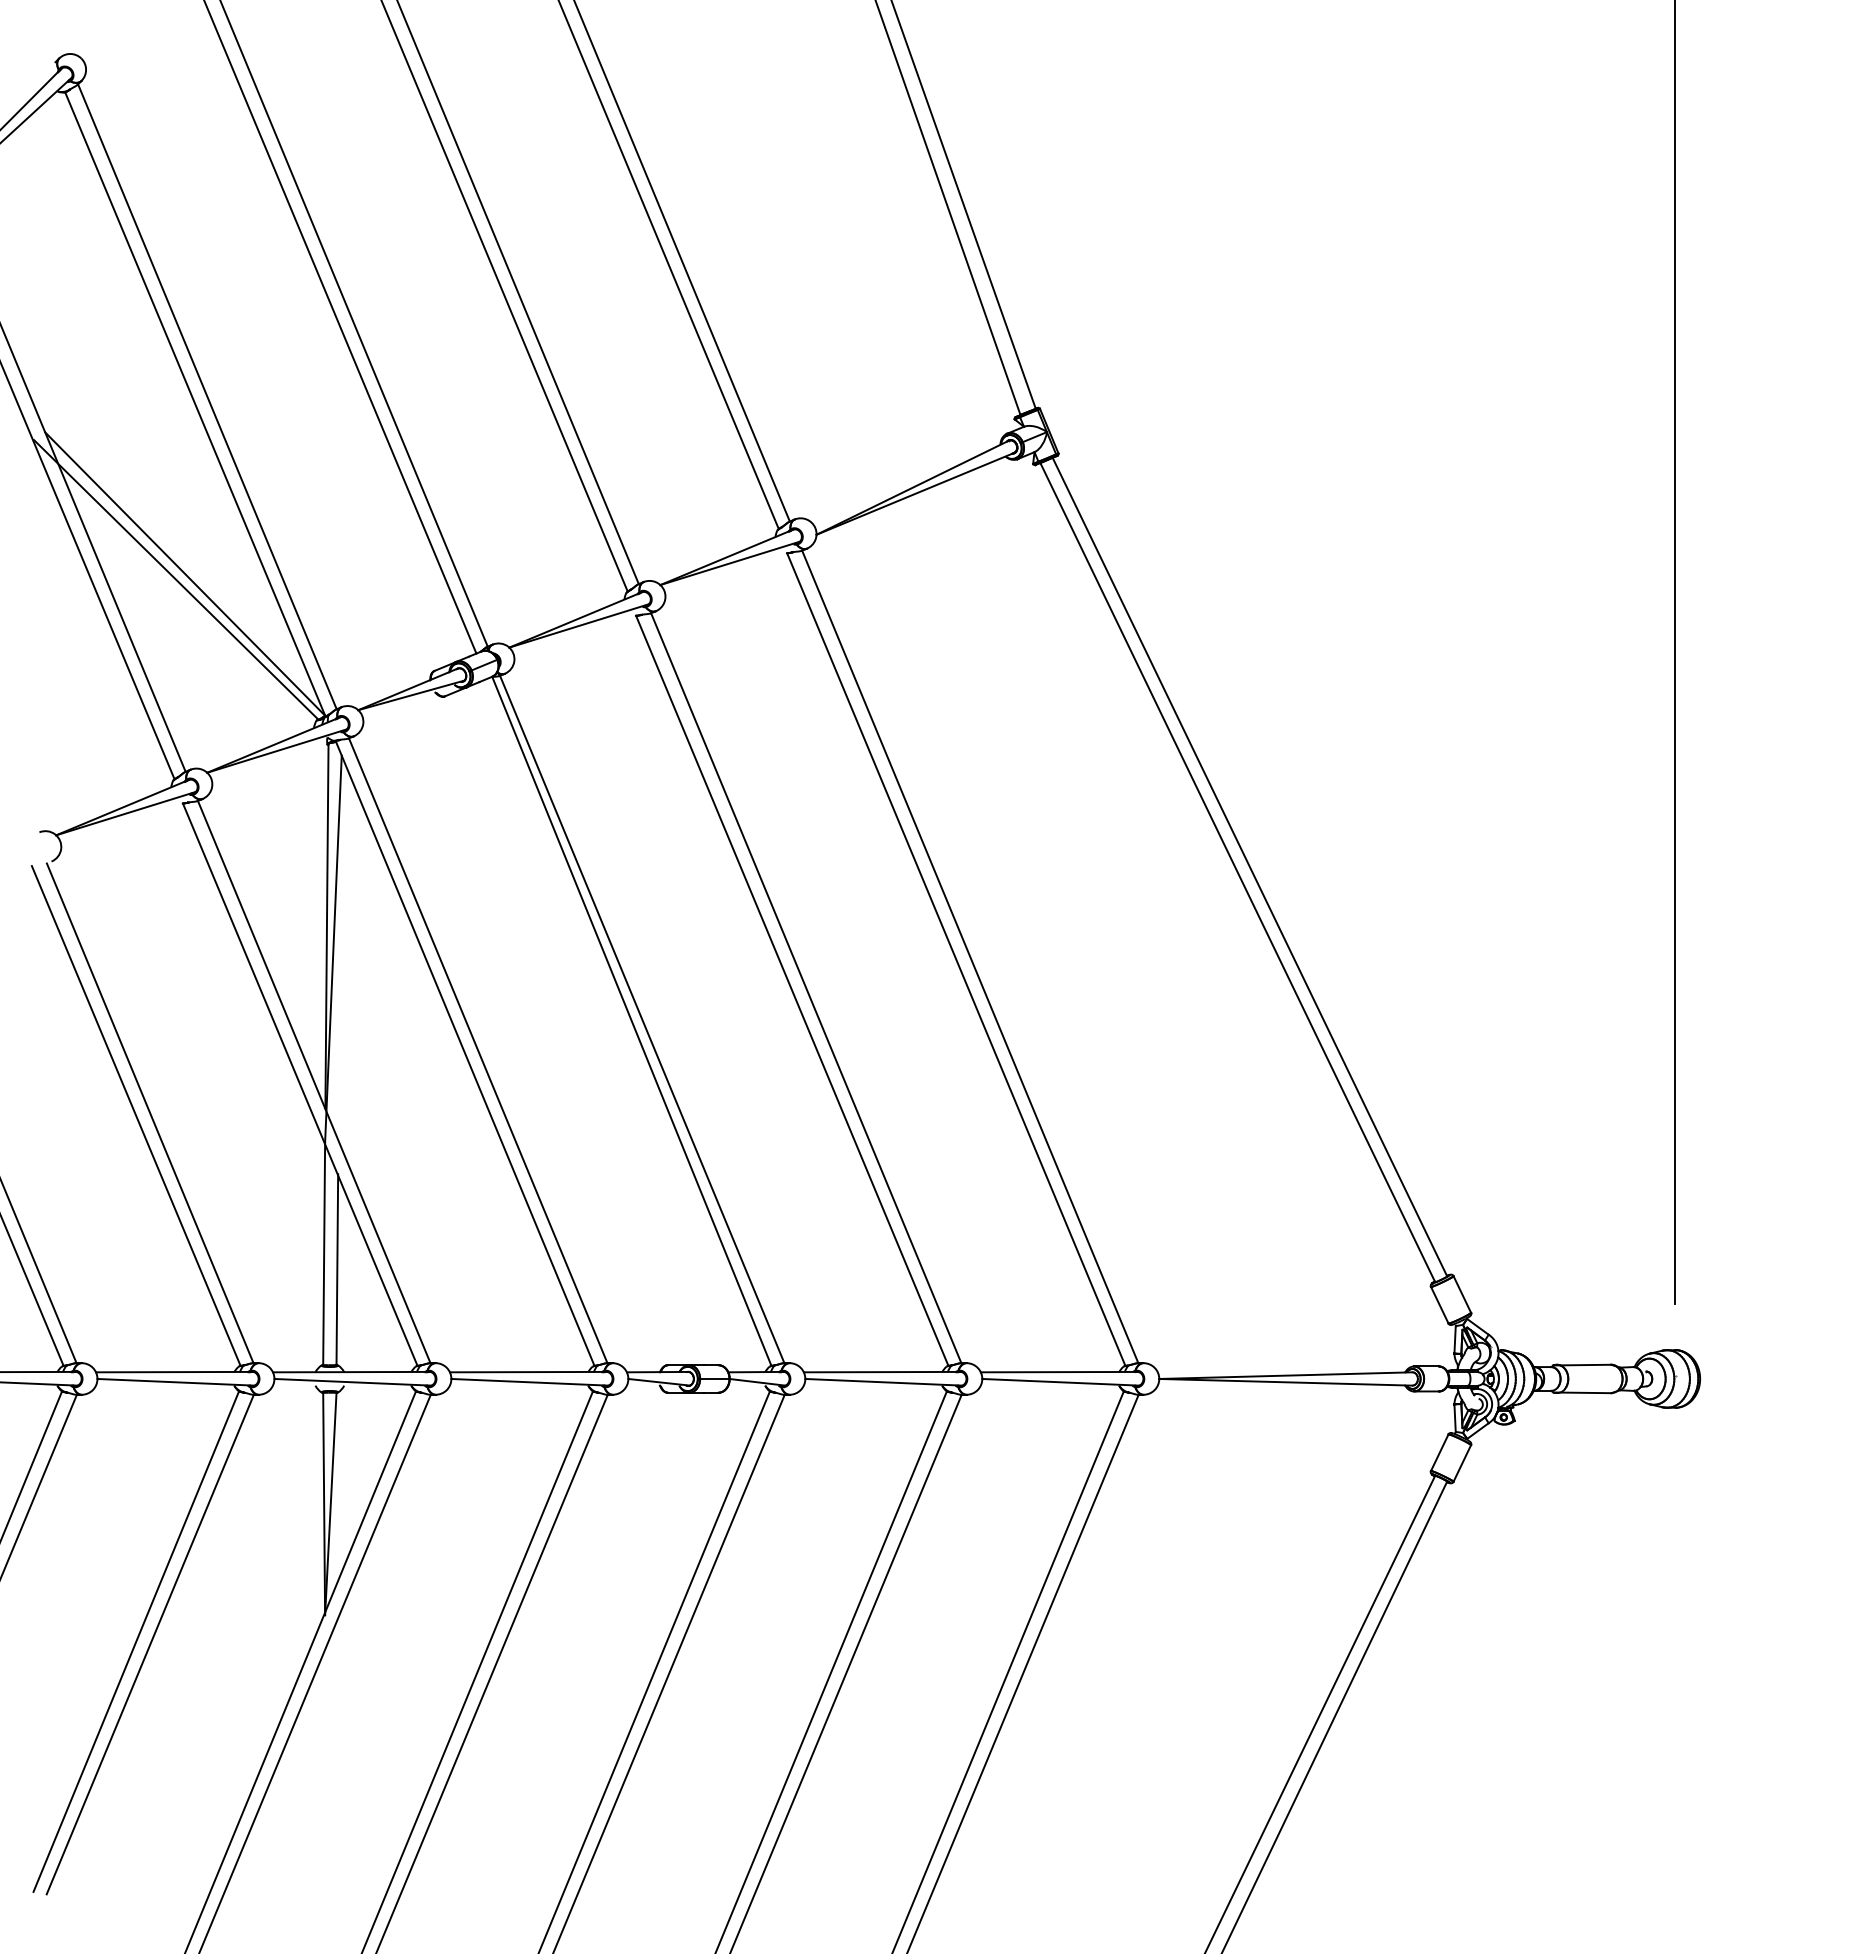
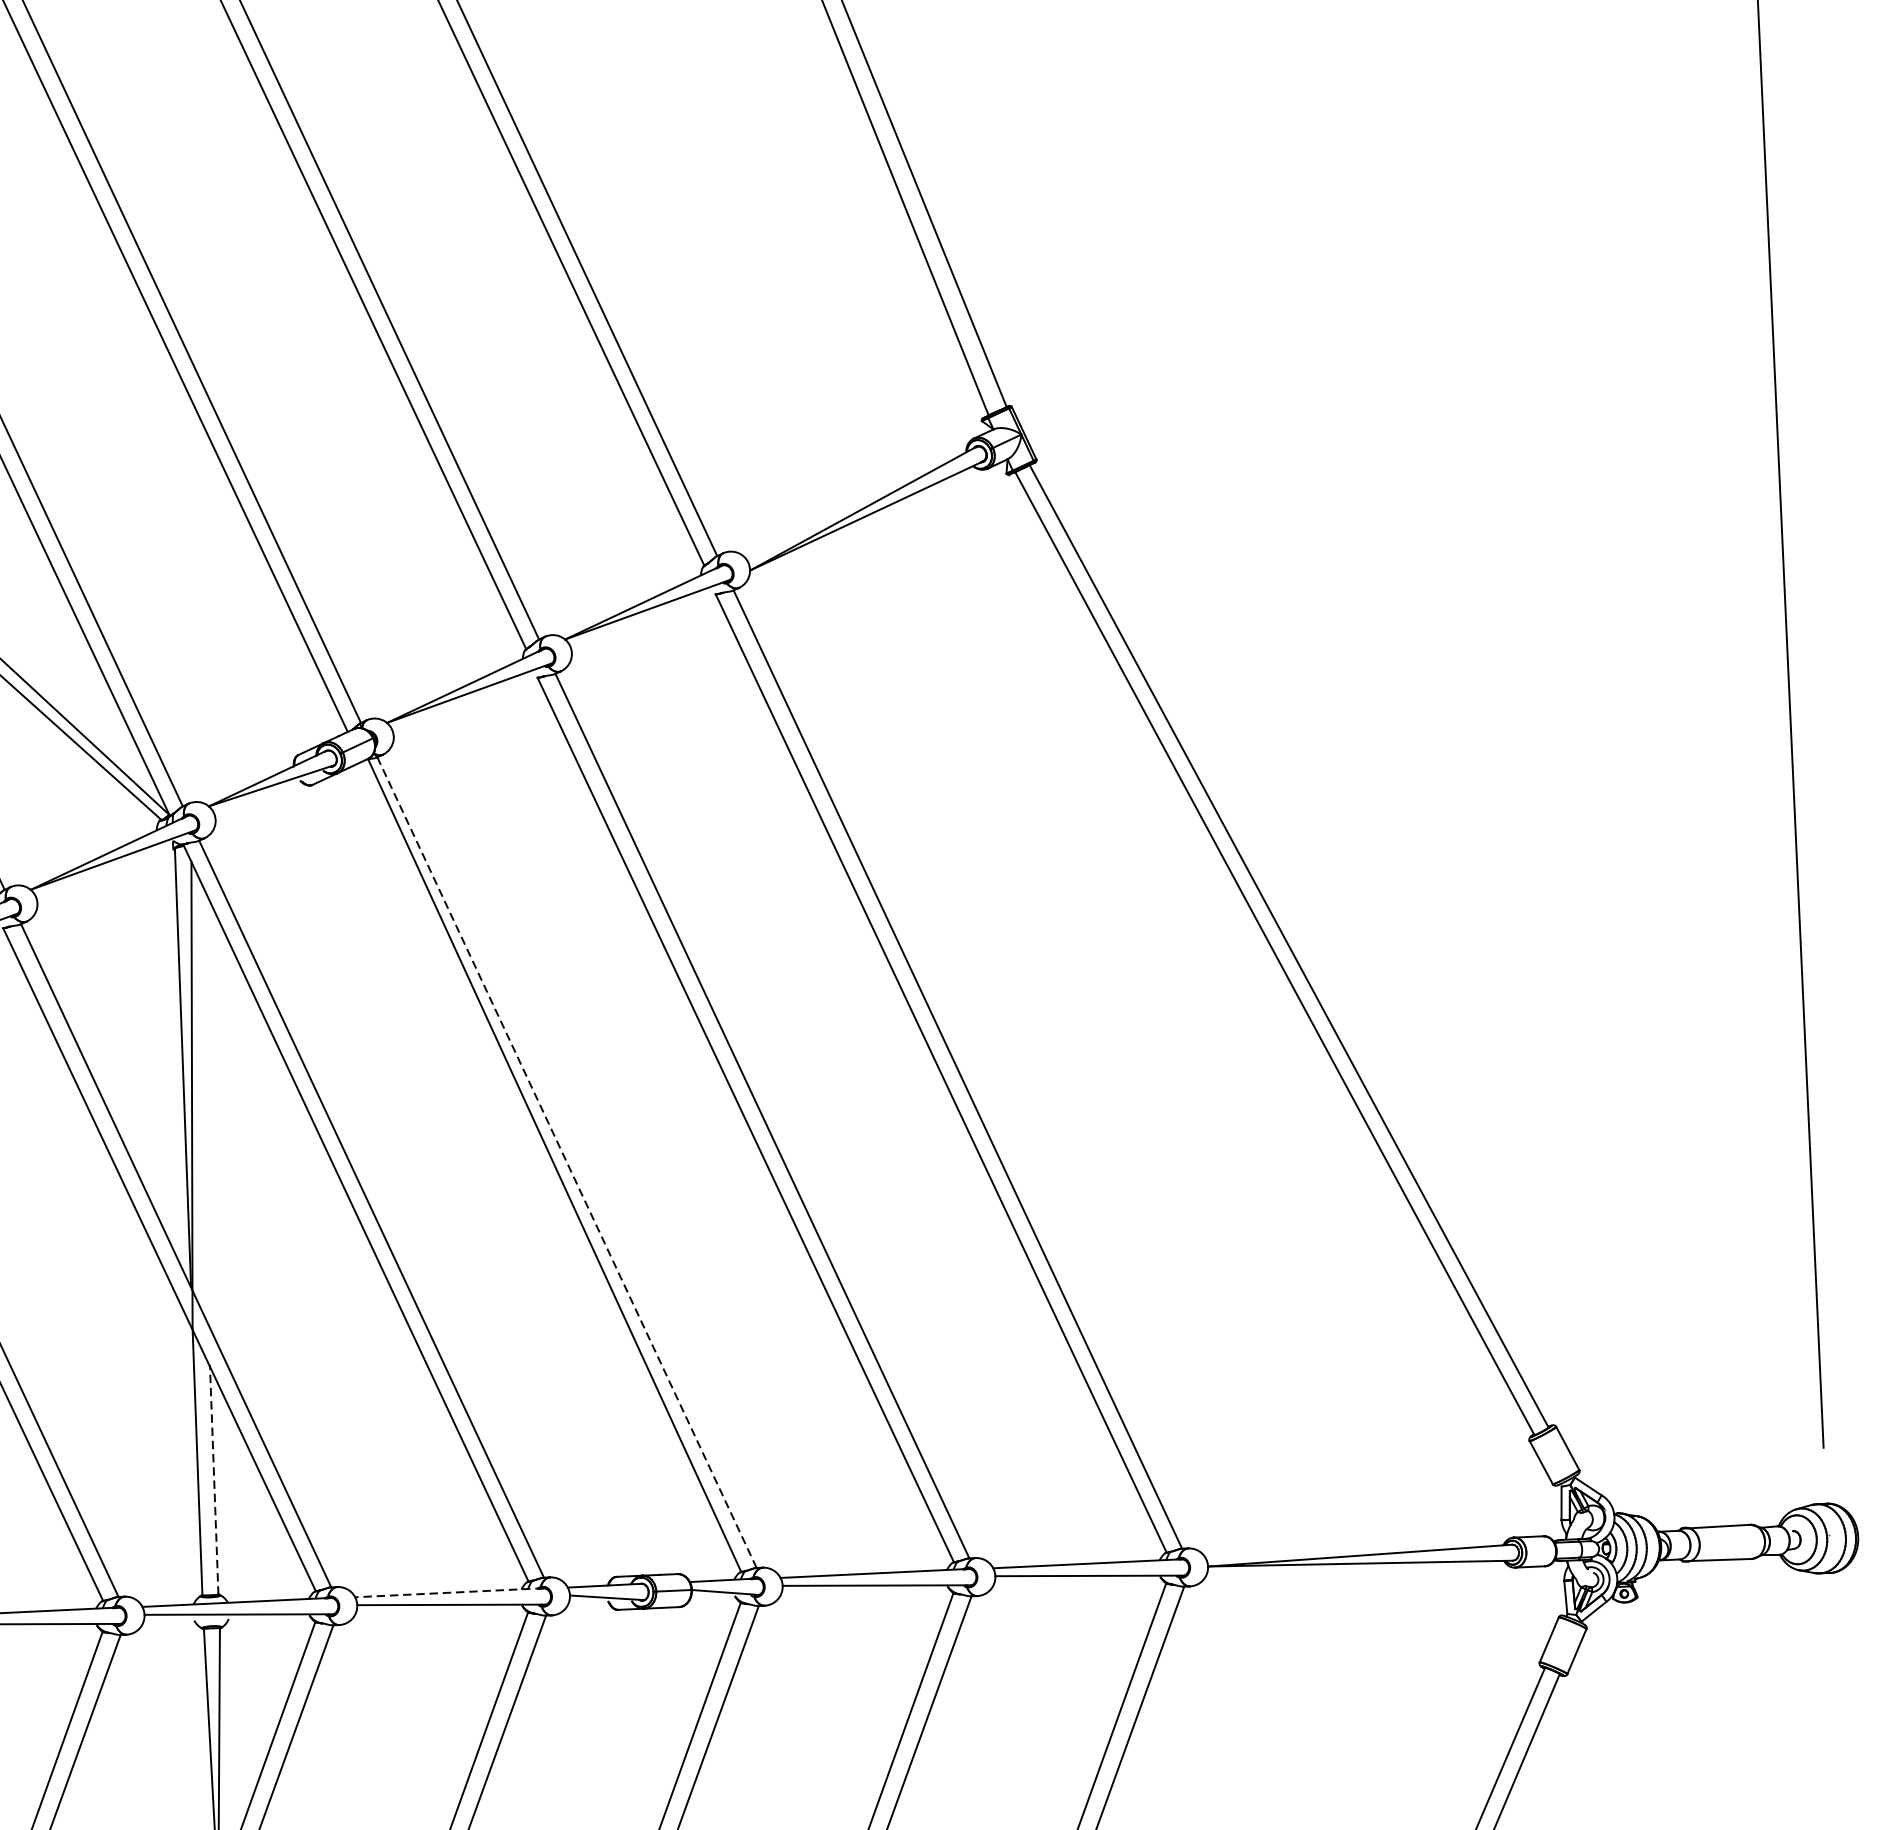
line: (642, 1019) -> (567, 1162), solid -> dashed
line: (337, 1269) -> (214, 1479), solid -> dashed
line: (527, 1372) -> (448, 1593), solid -> dashed

